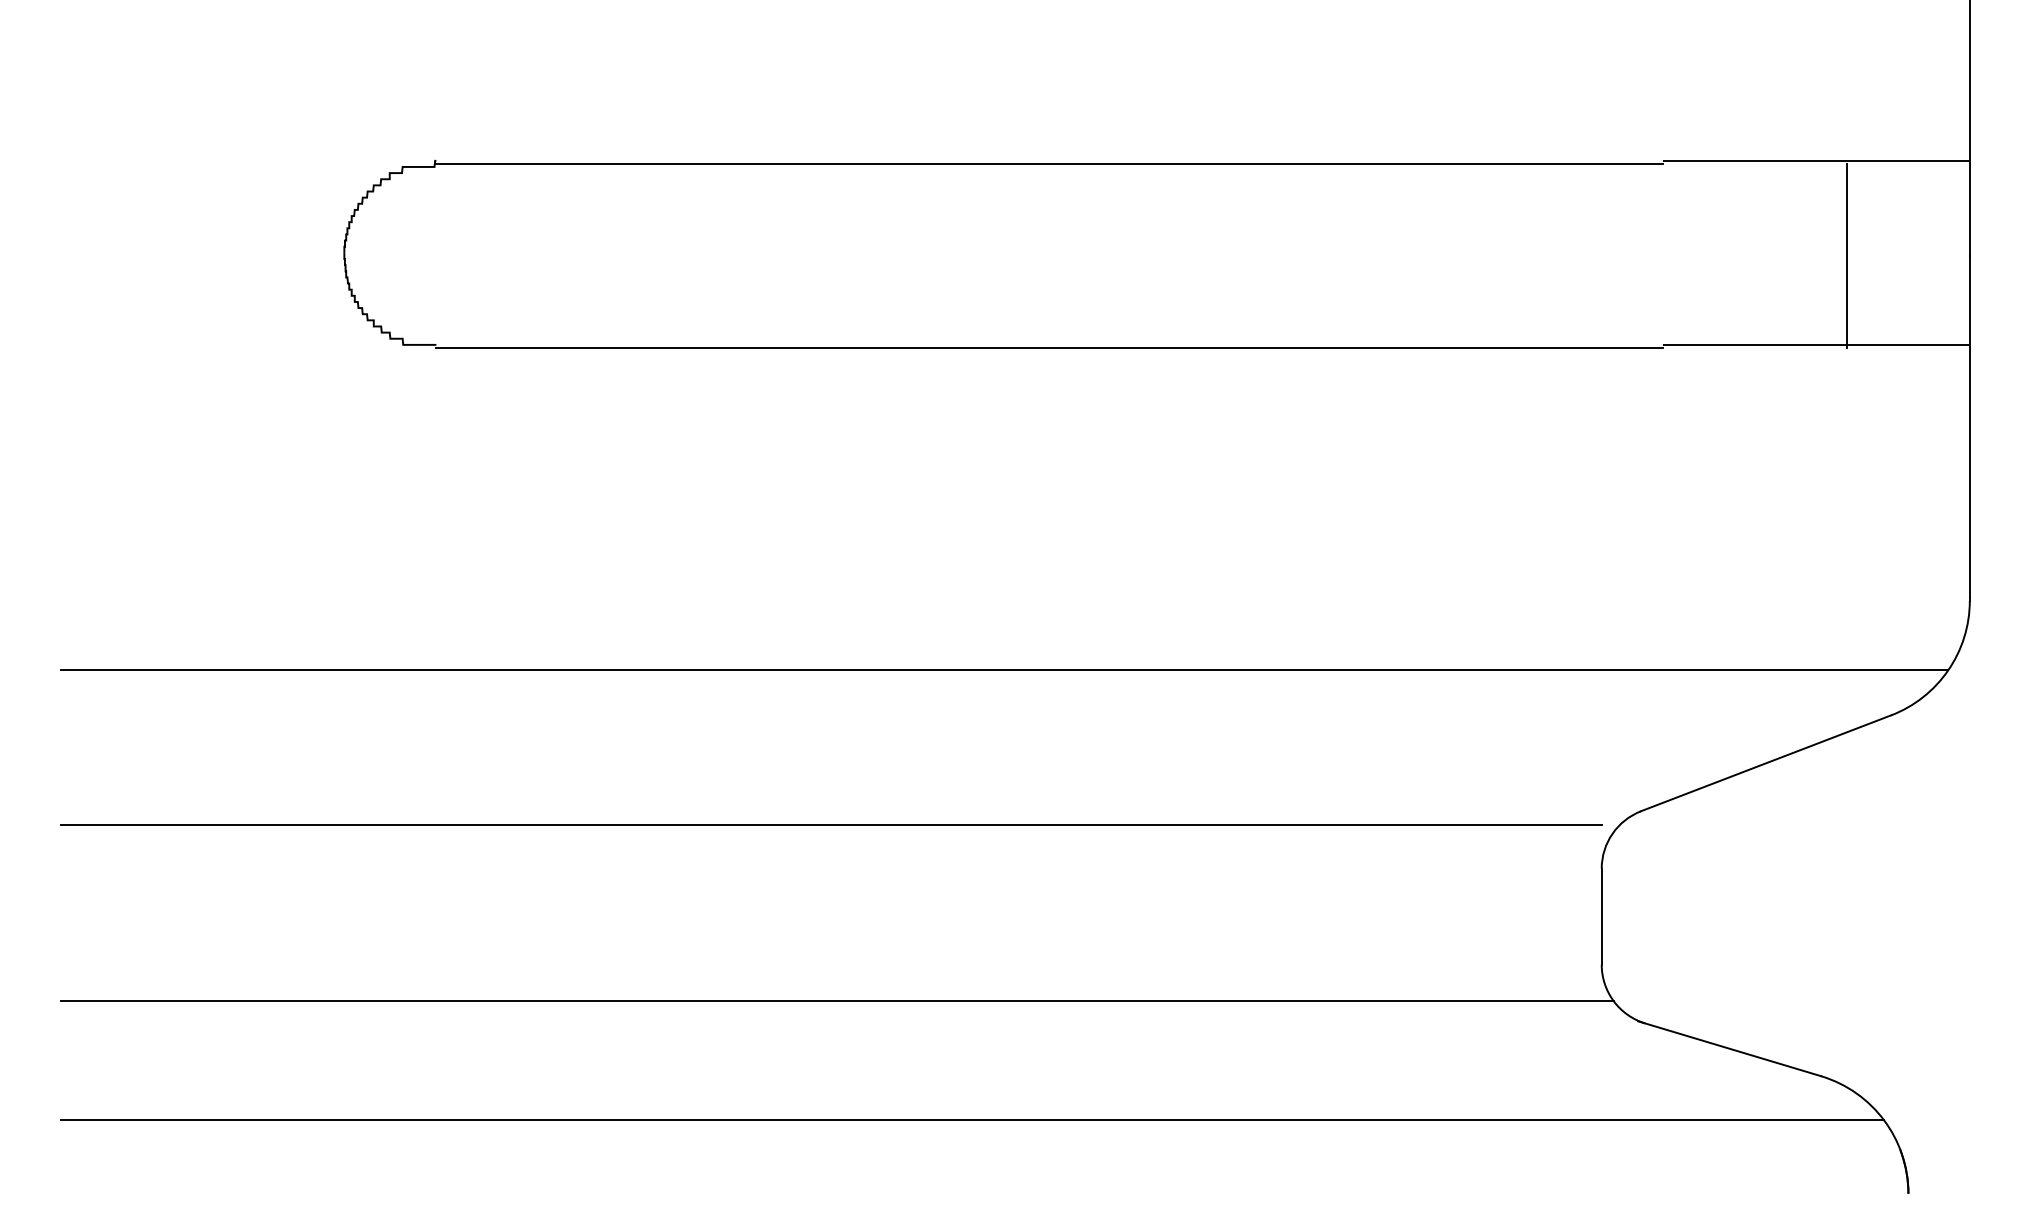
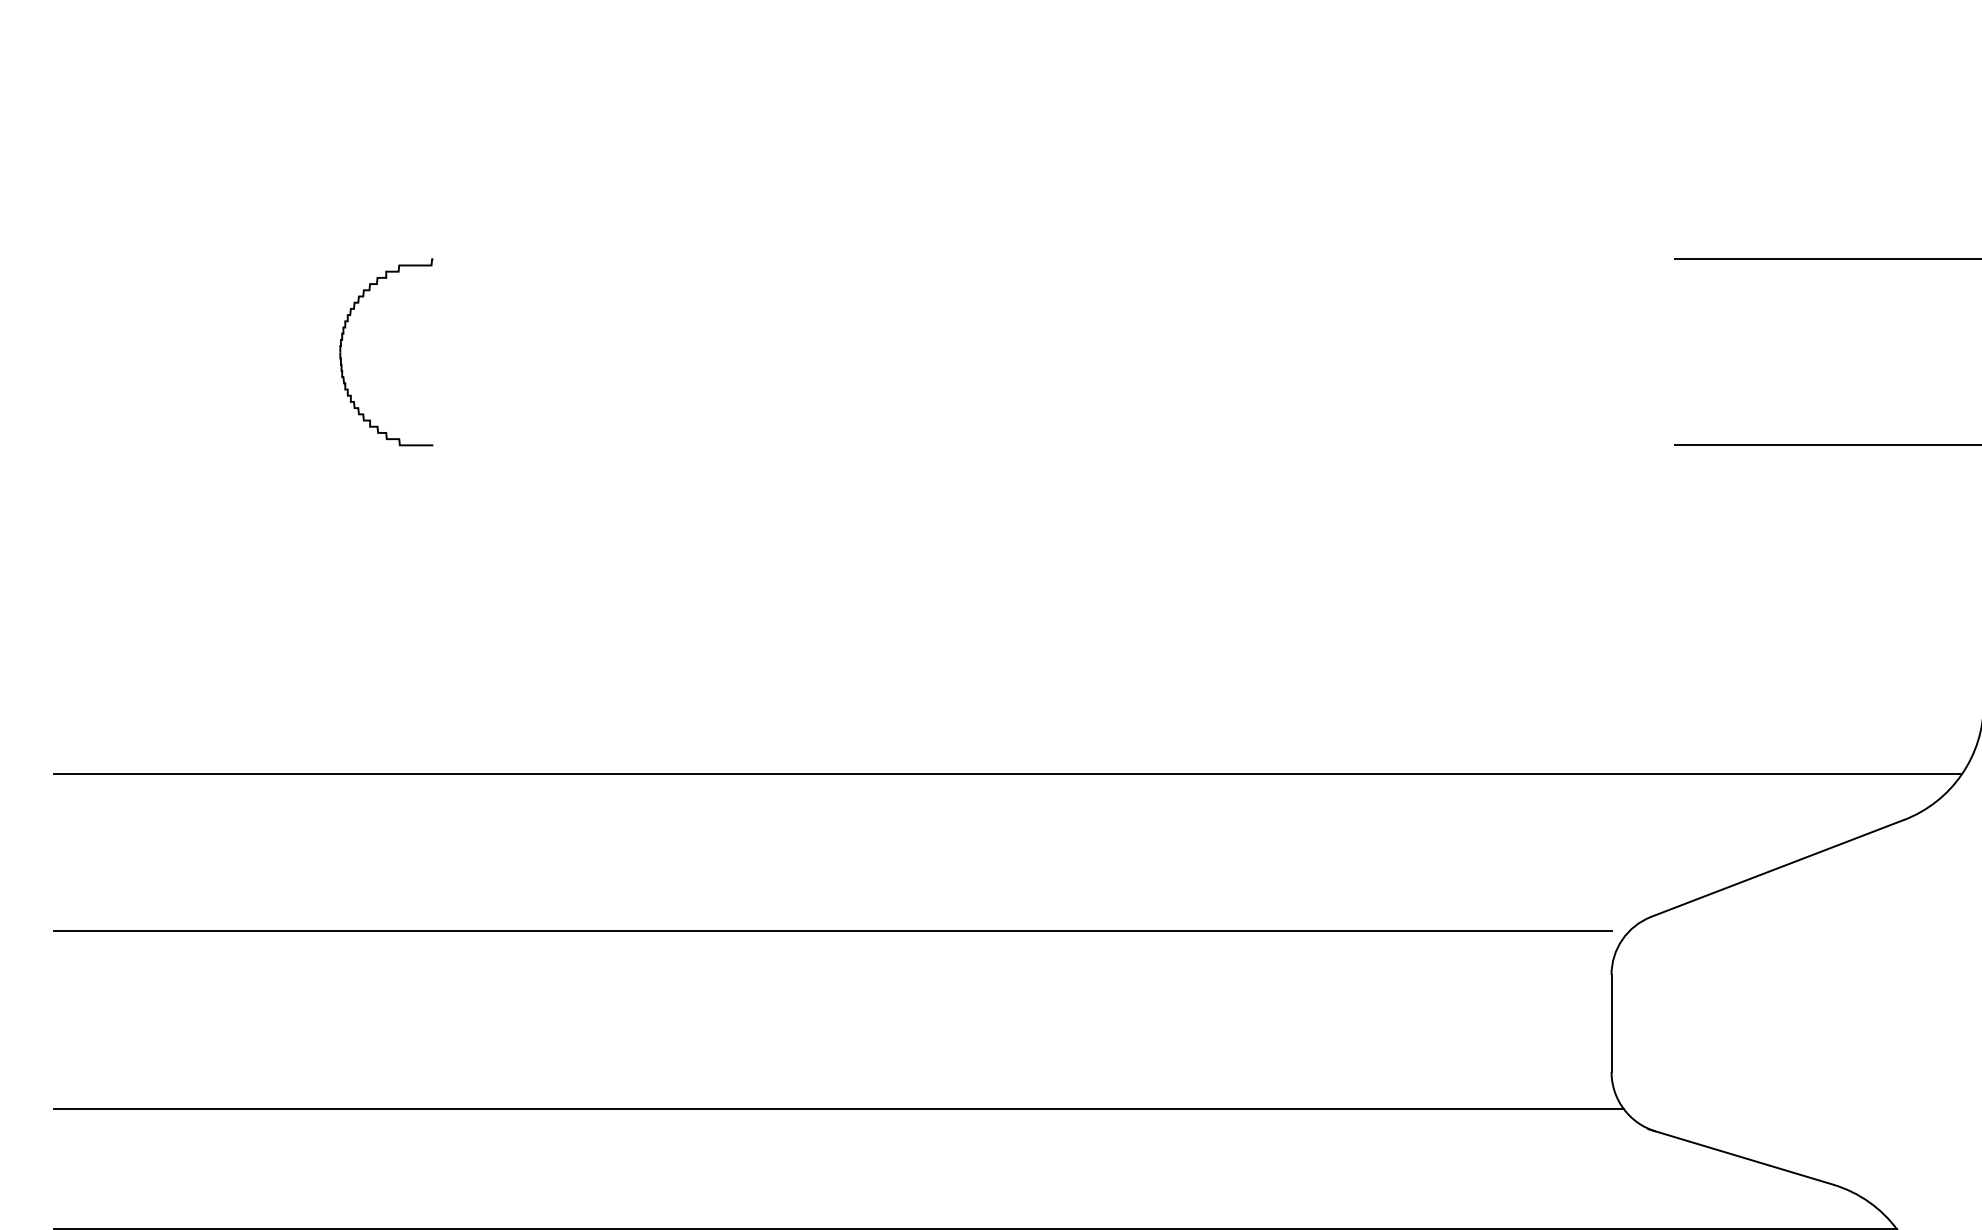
line: (1049, 163) -> (1053, 261), removed
line: (1847, 255) -> (1860, 354), removed
line: (1049, 347) -> (1053, 447), removed

